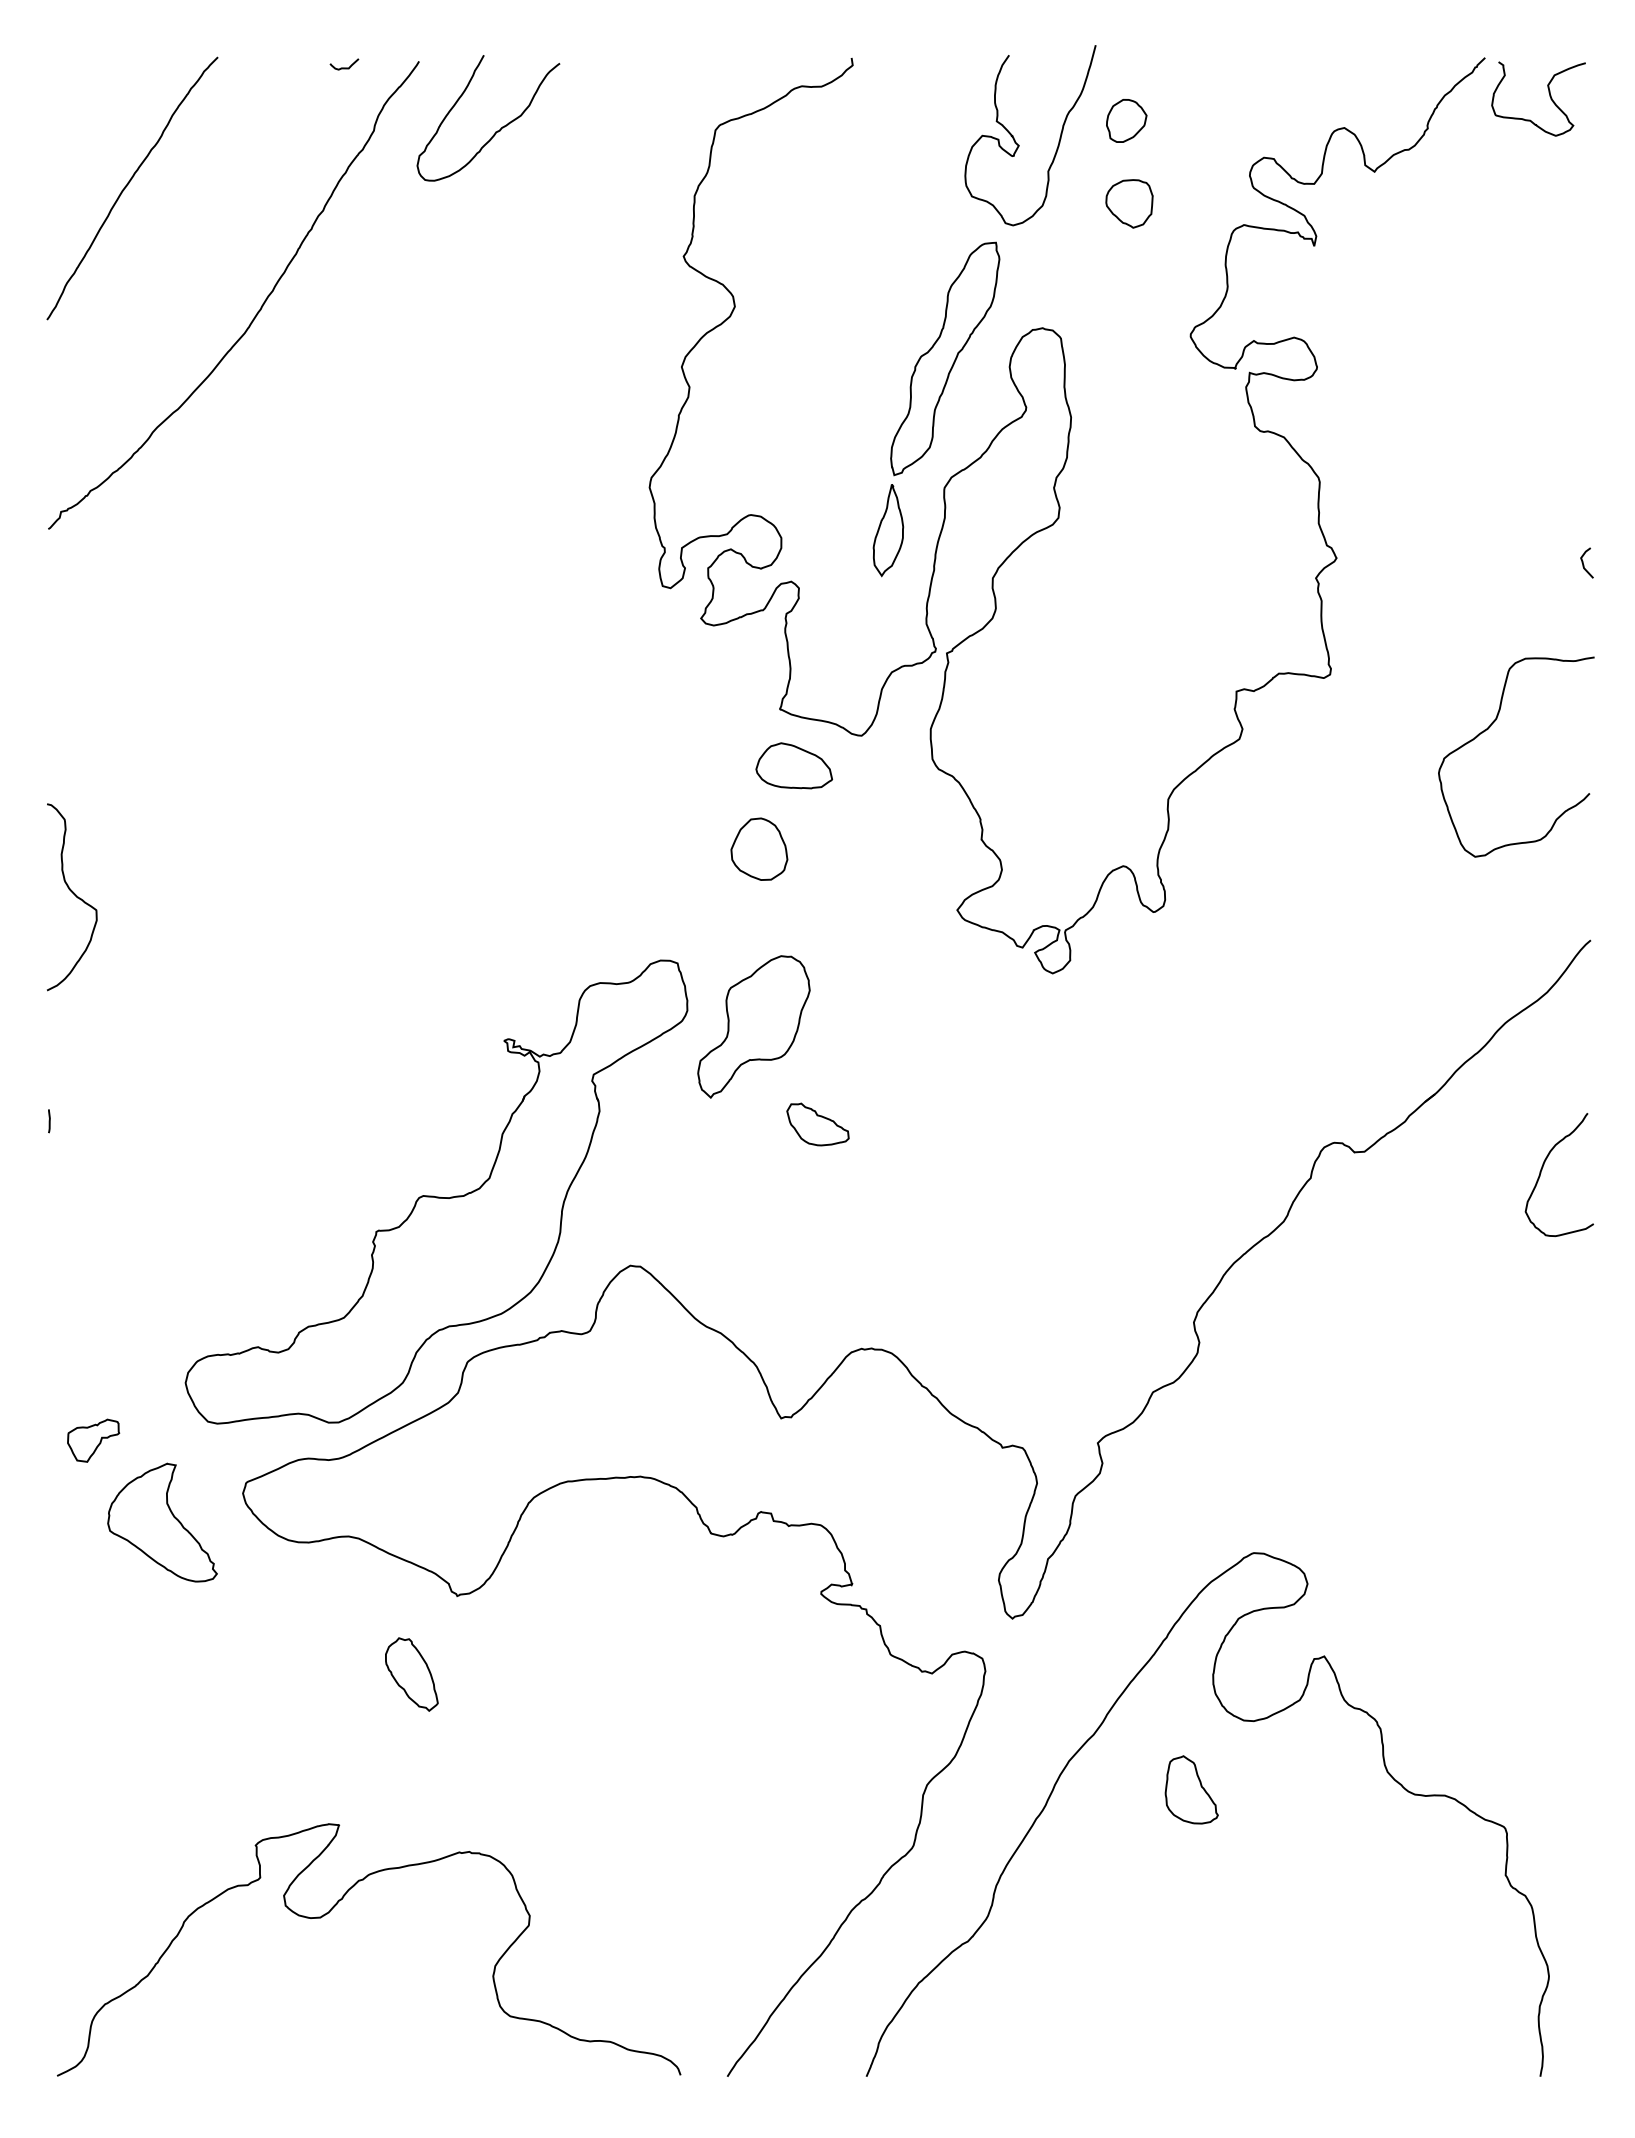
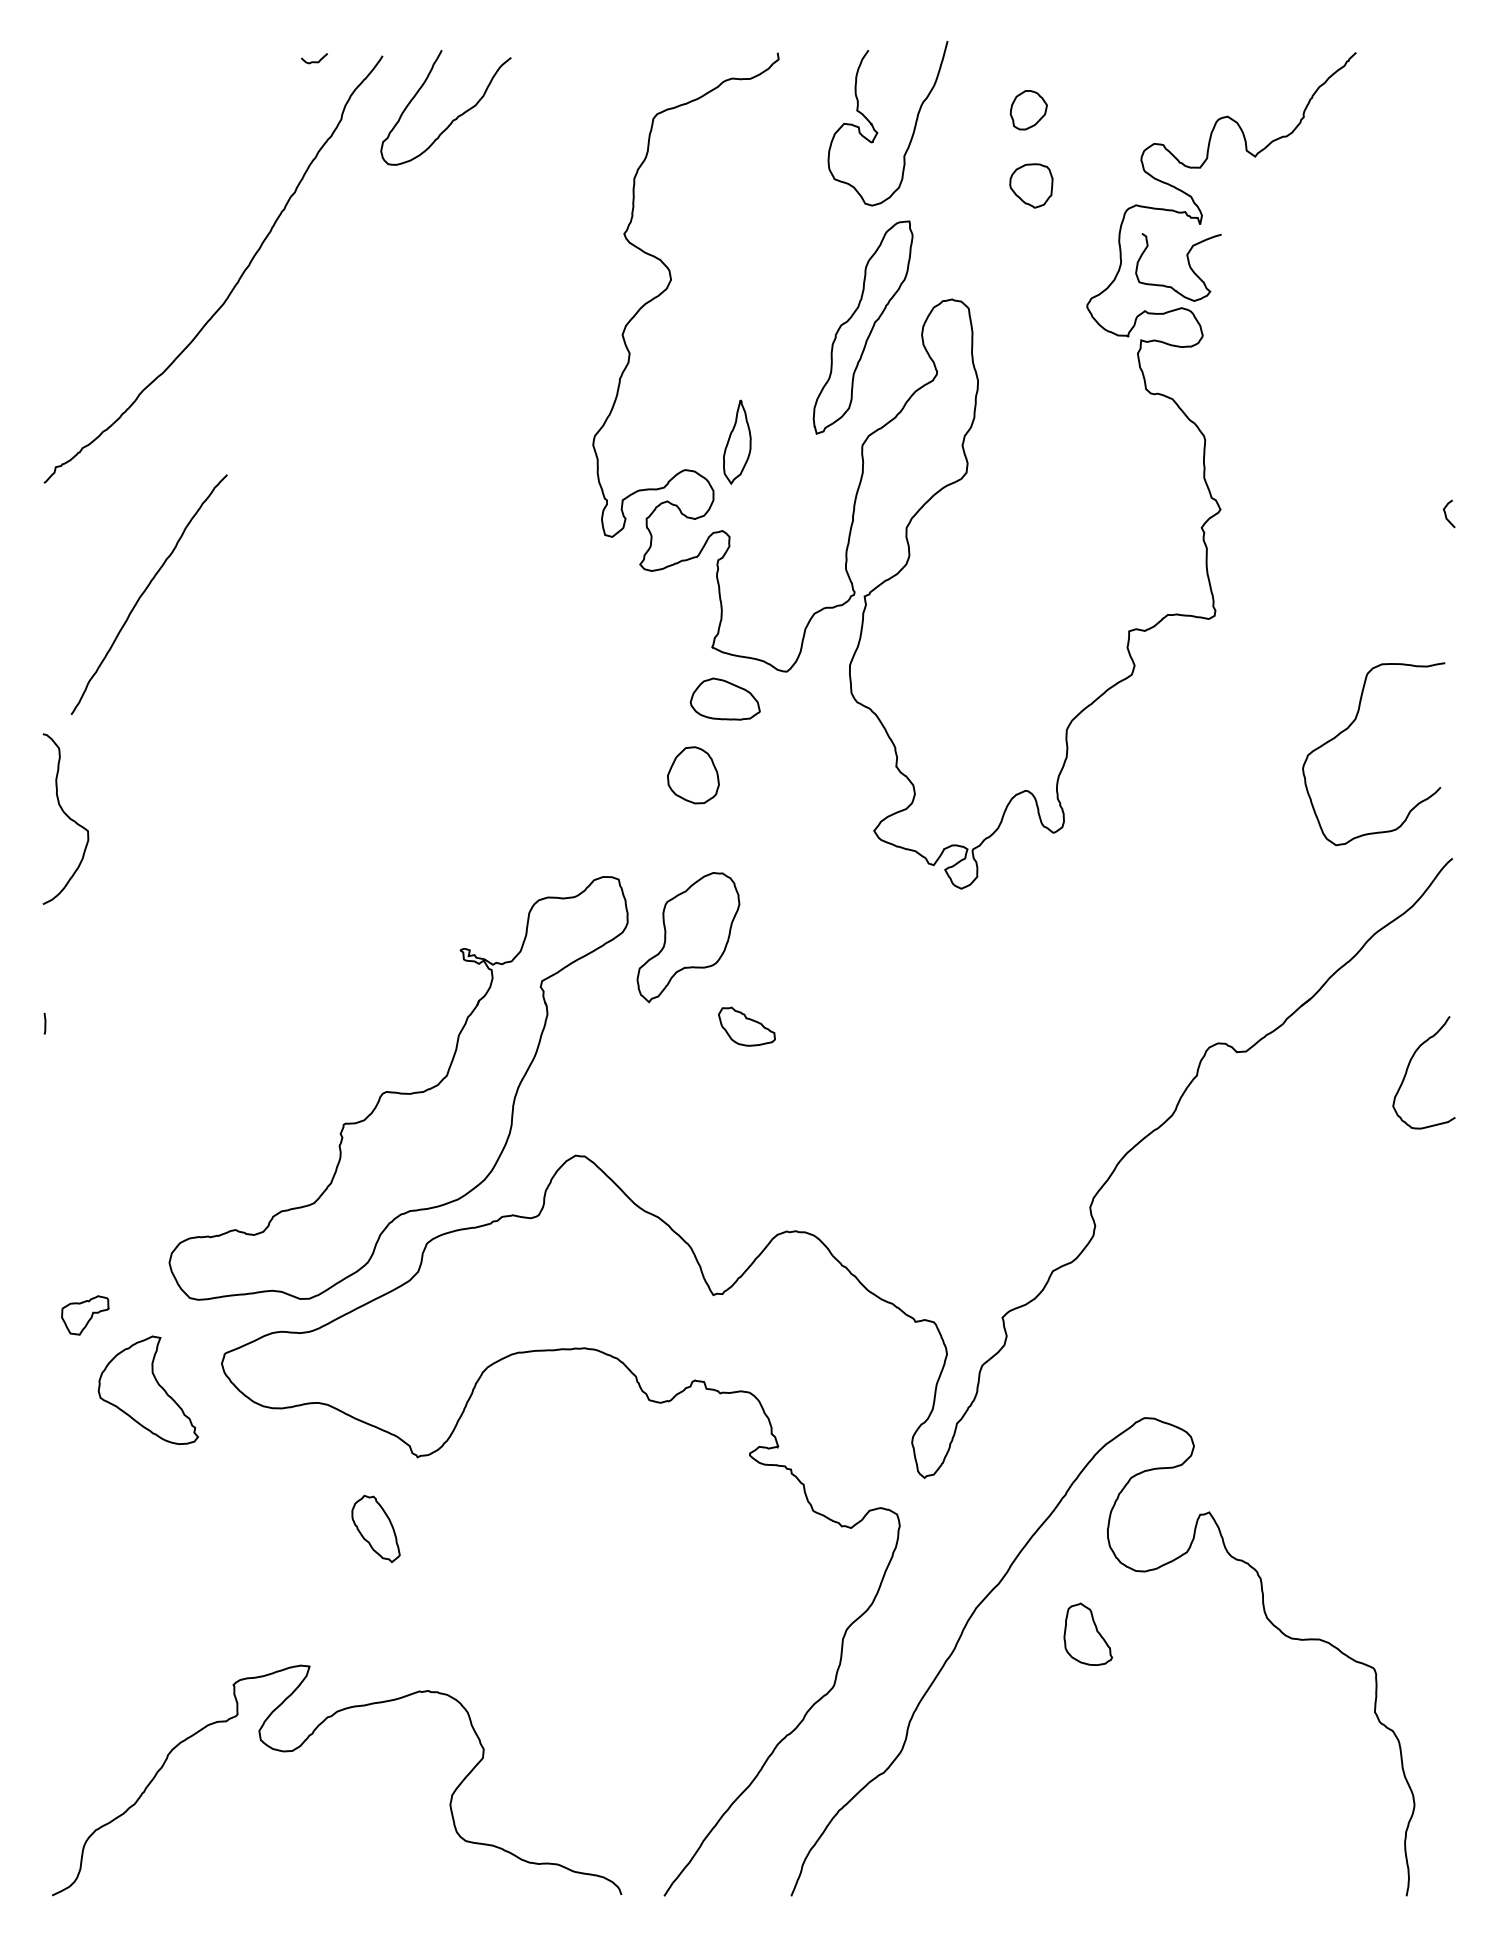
curve: (1549, 96) -> (1188, 265), moved
curve: (1019, 145) -> (878, 132), moved
curve: (127, 186) -> (144, 592), moved
part: (888, 530) -> (737, 442), moved
curve: (1489, 728) -> (1349, 728), moved

